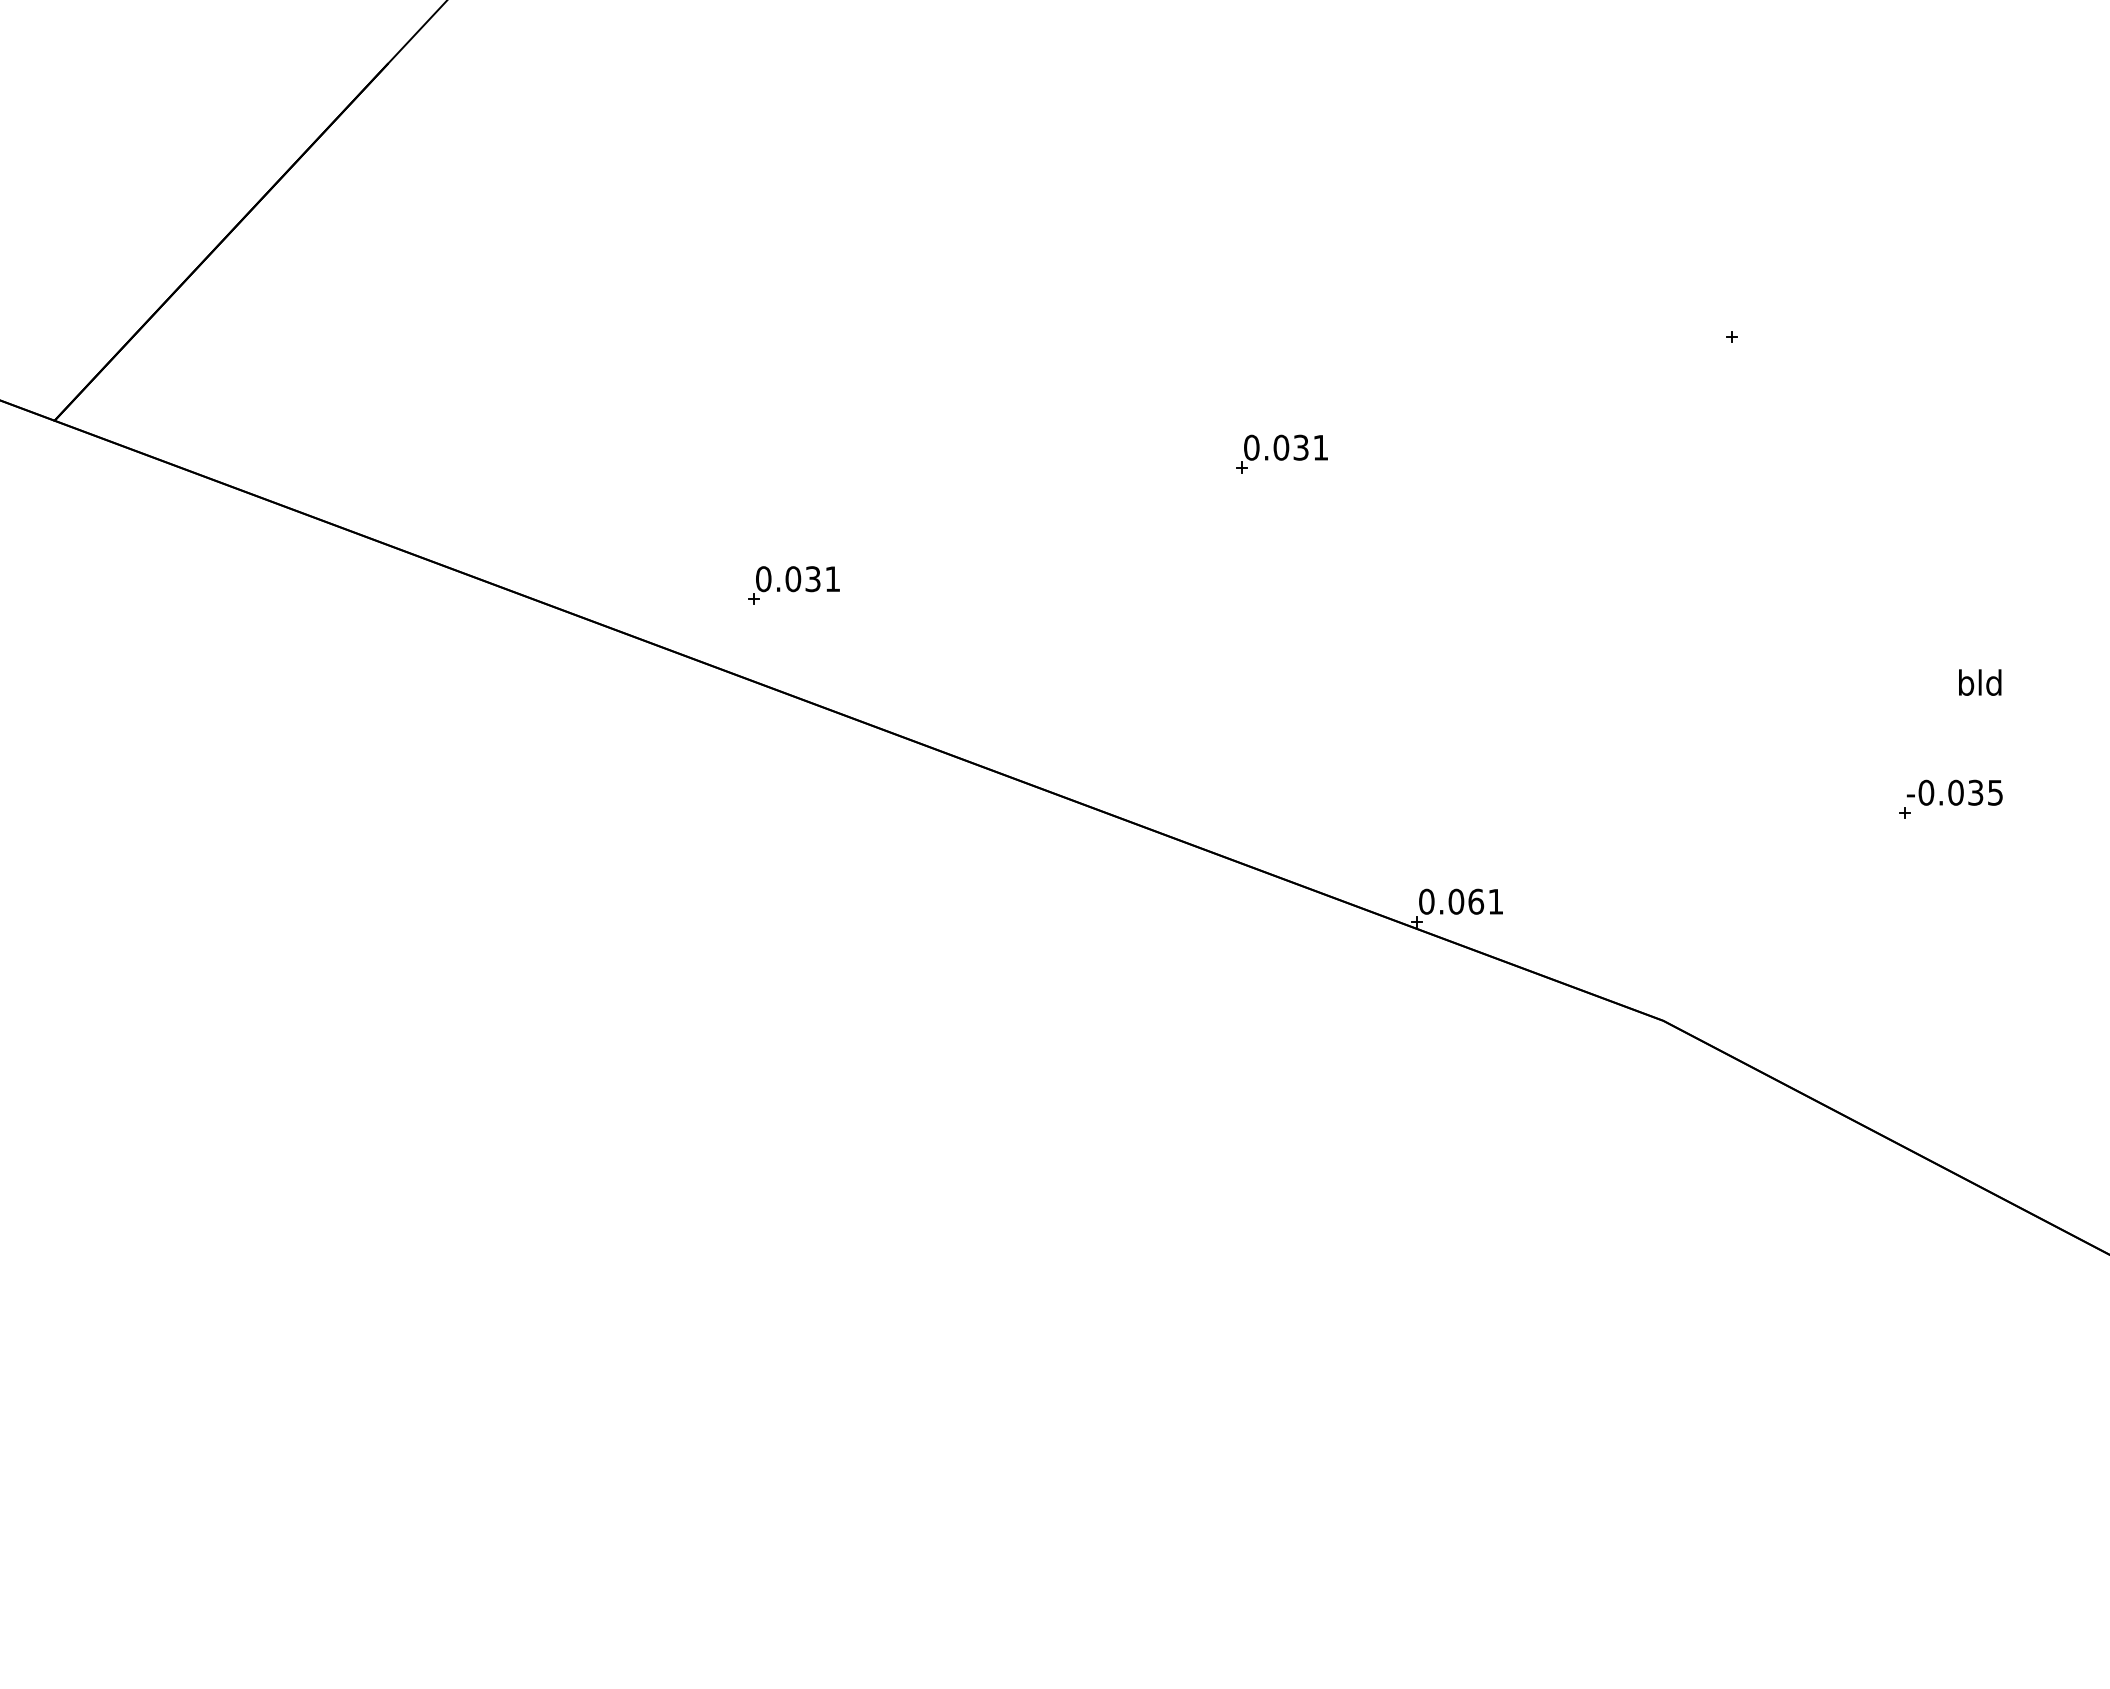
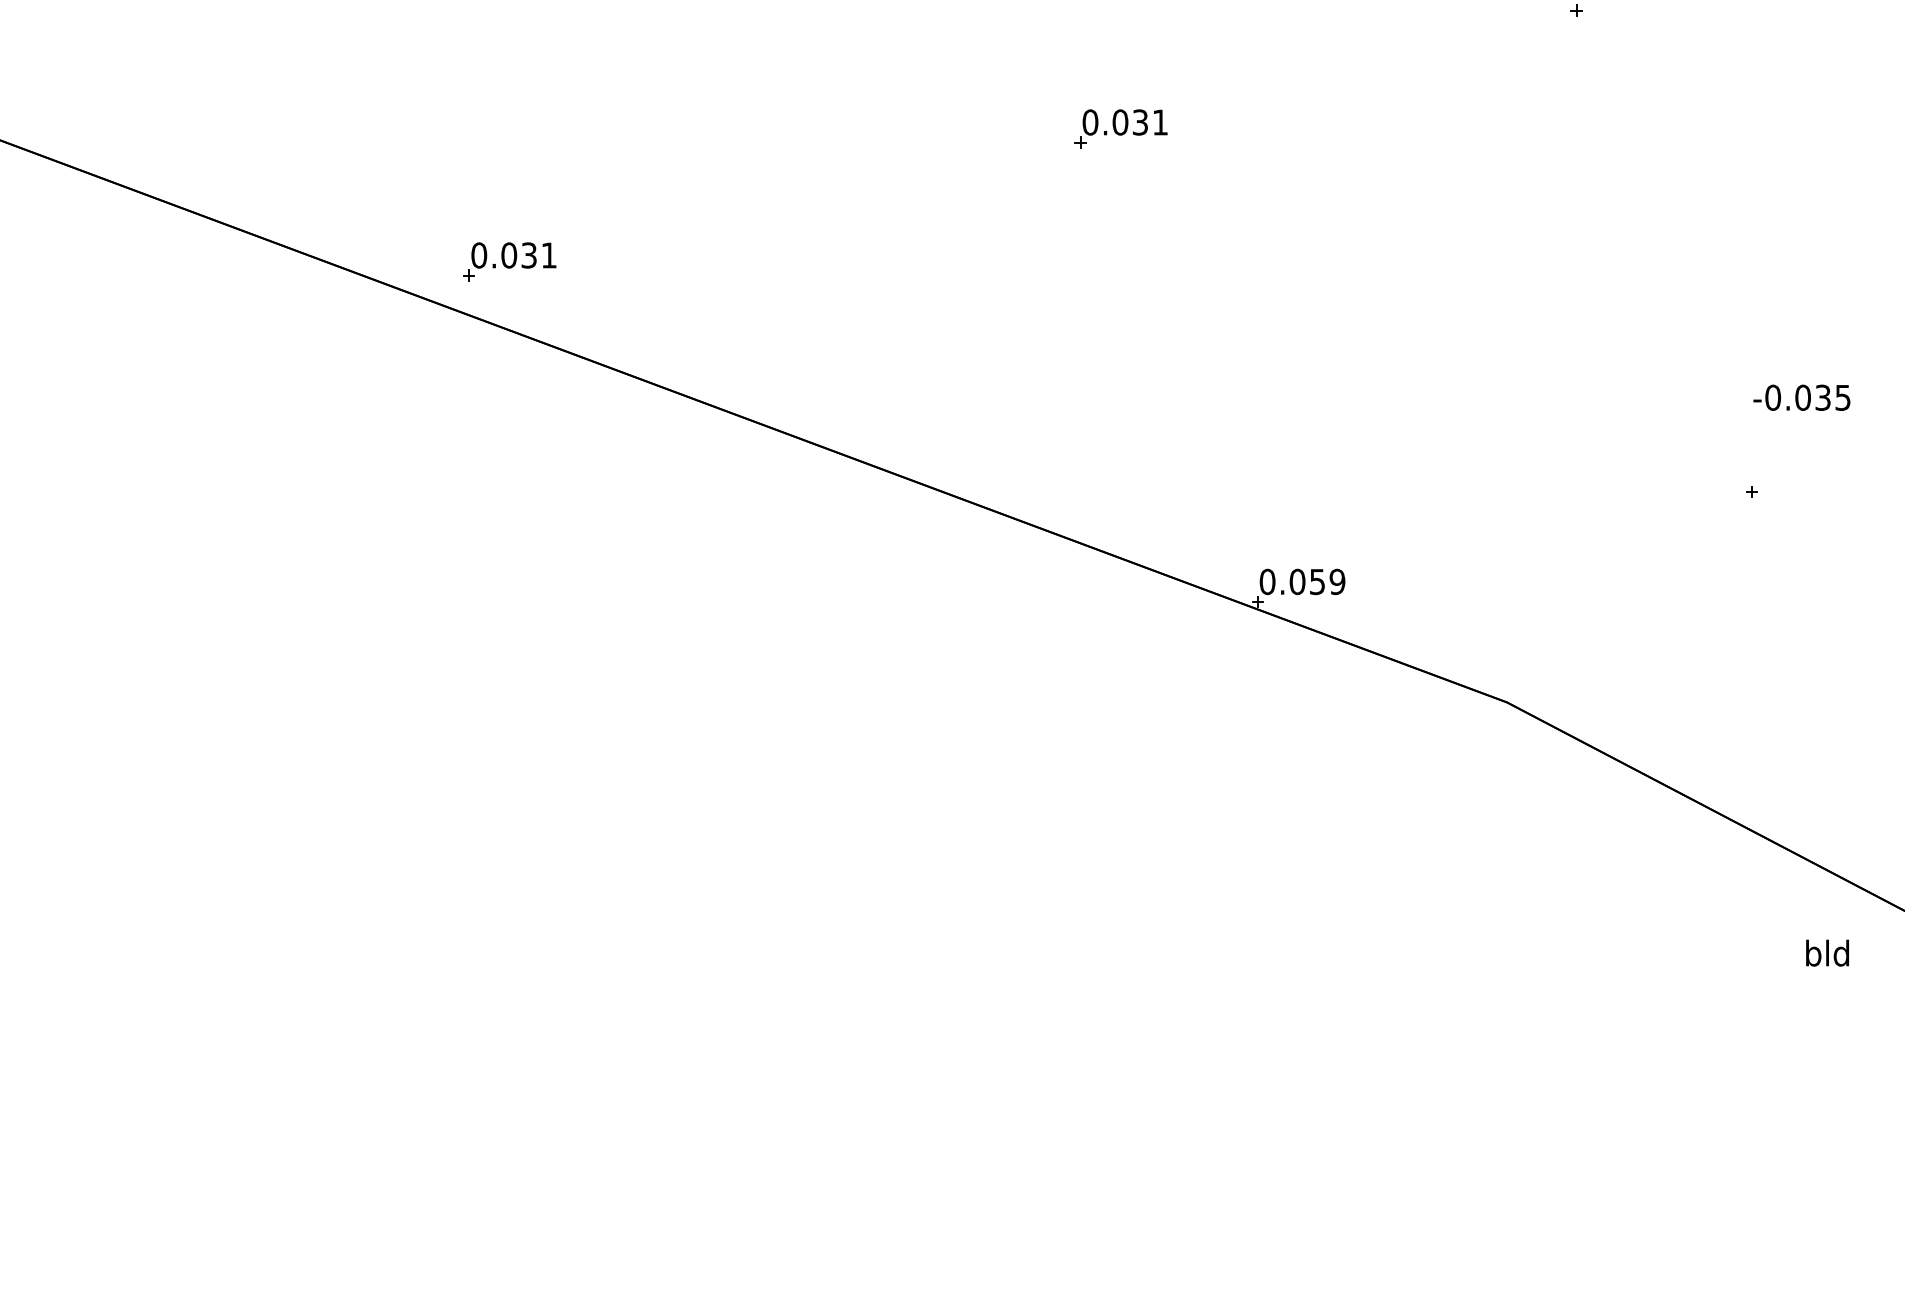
part: (793, 585) -> (509, 261), moved
text: (1980, 682) -> (1827, 953), moved
text: (1954, 792) -> (1801, 397), moved
text: (1485, 901) -> (1327, 581), 0.061 -> 0.059

